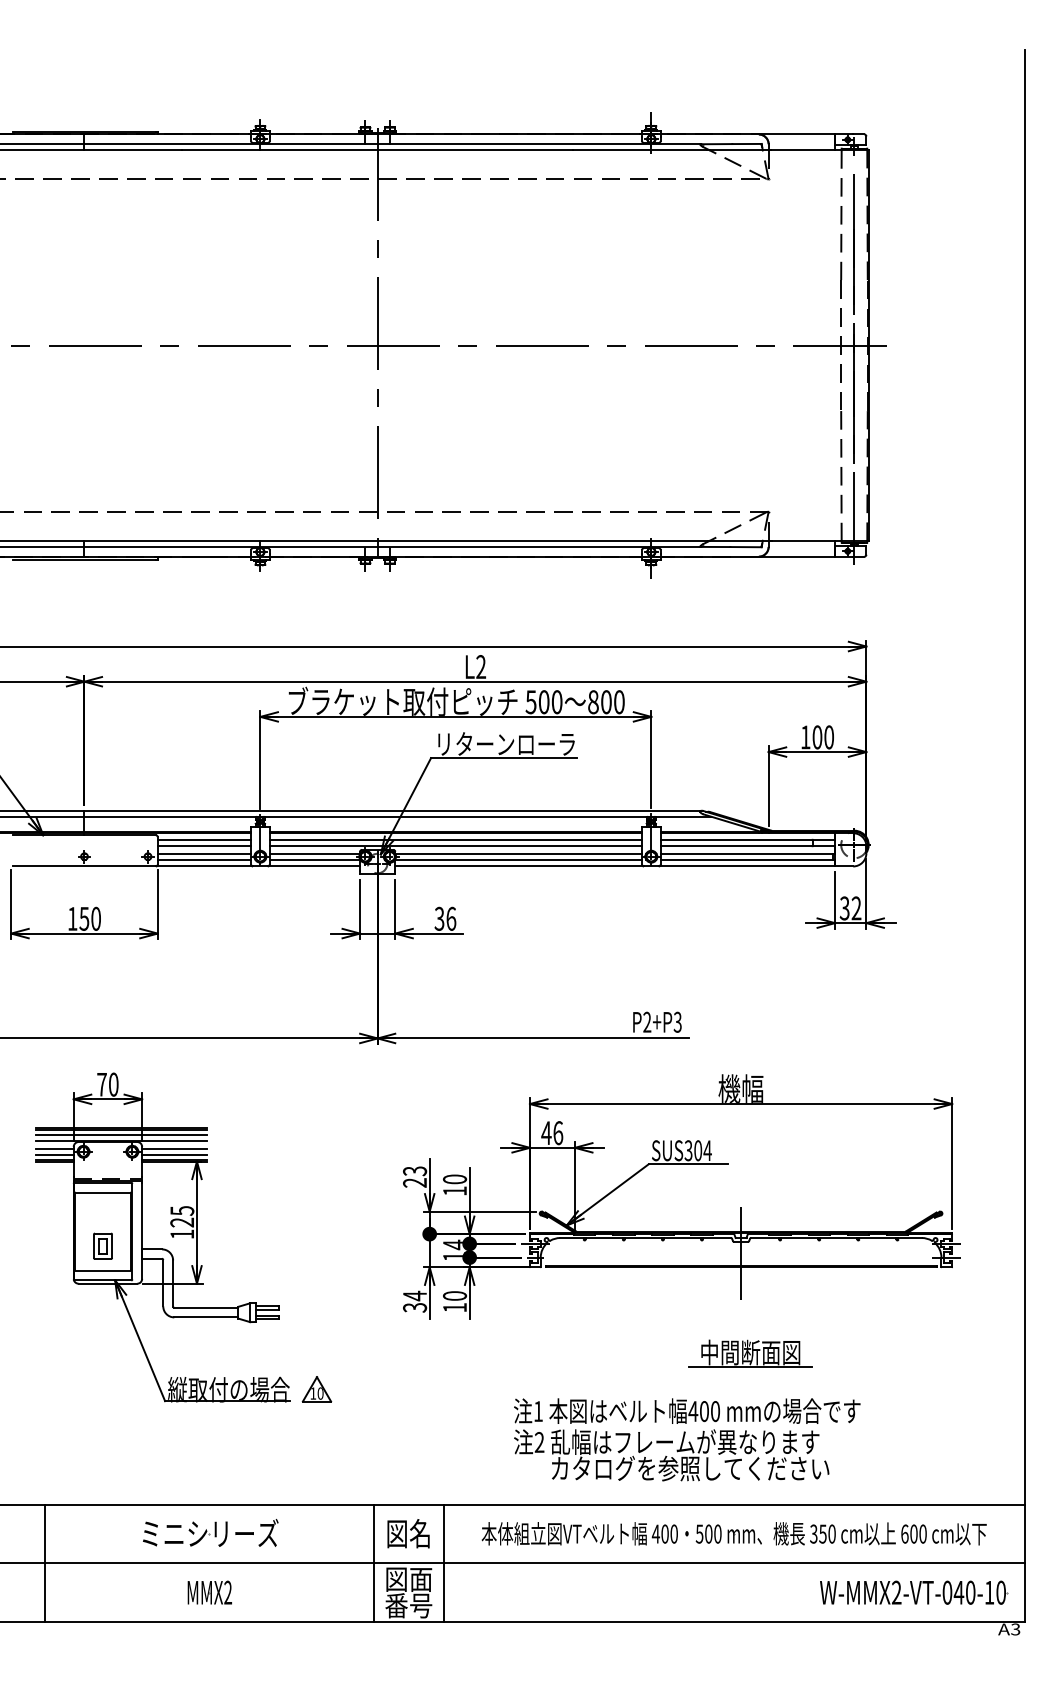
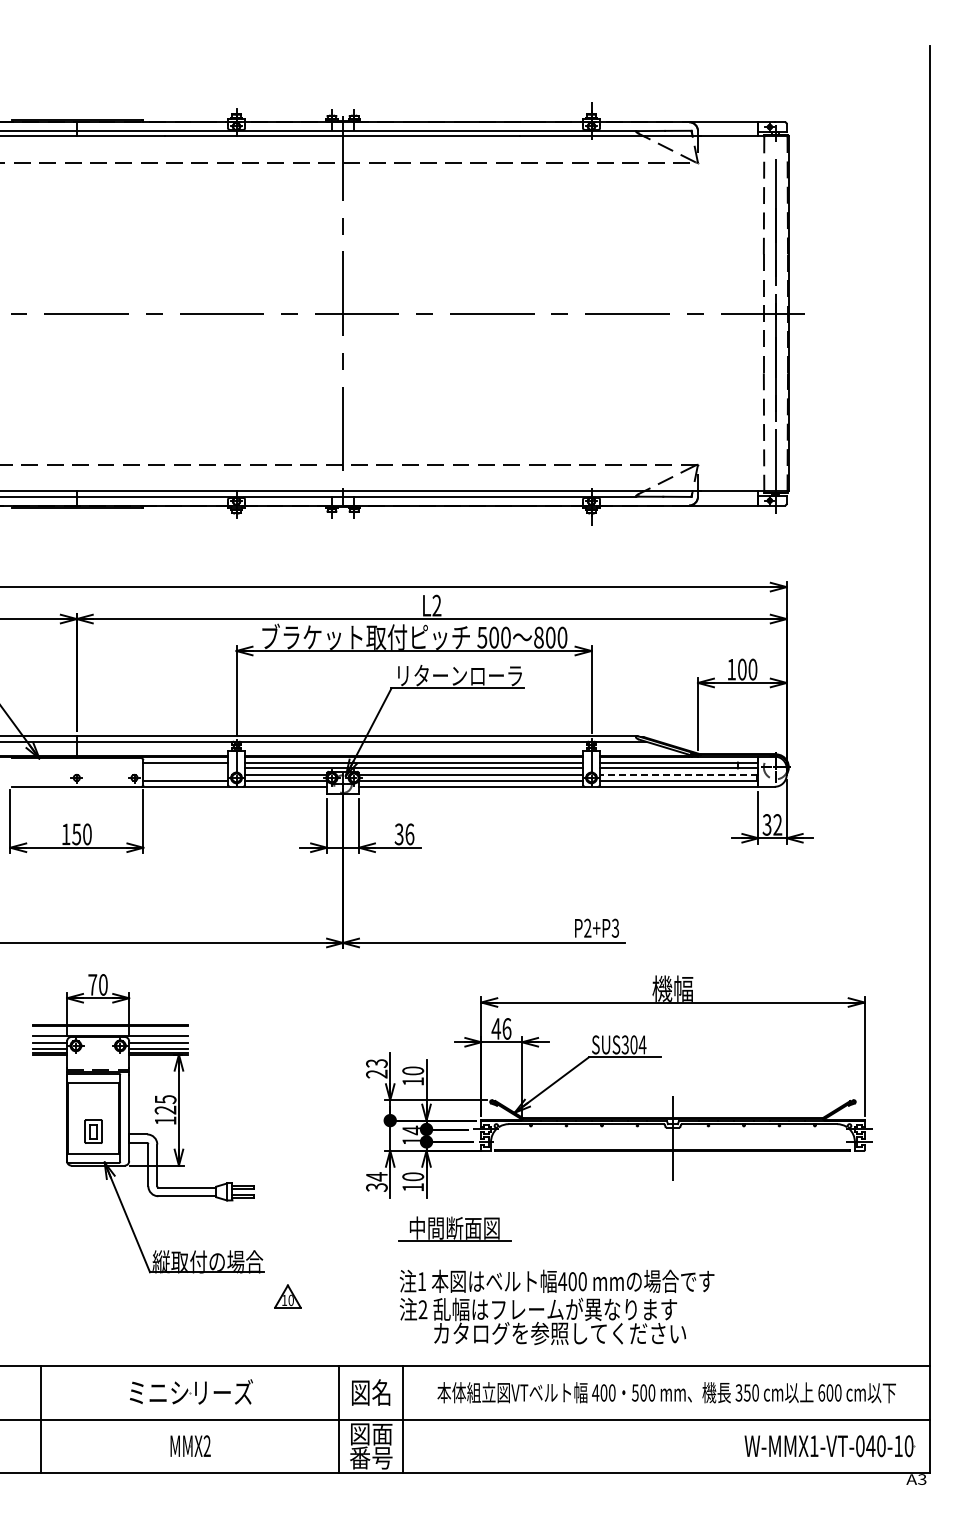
line: (204, 846) -> (185, 768), removed
line: (204, 854) -> (185, 775), removed
line: (747, 854) -> (678, 775), solid -> dashed
line: (120, 1134) -> (109, 1030), removed
part: (750, 1352) -> (454, 1228), moved
part: (316, 1389) -> (287, 1296), moved
text: (687, 1439) -> (557, 1307), moved
text: (896, 1591) -> (814, 1445), W-MMX2-VT-040-10 -> W-MMX1-VT-040-10

